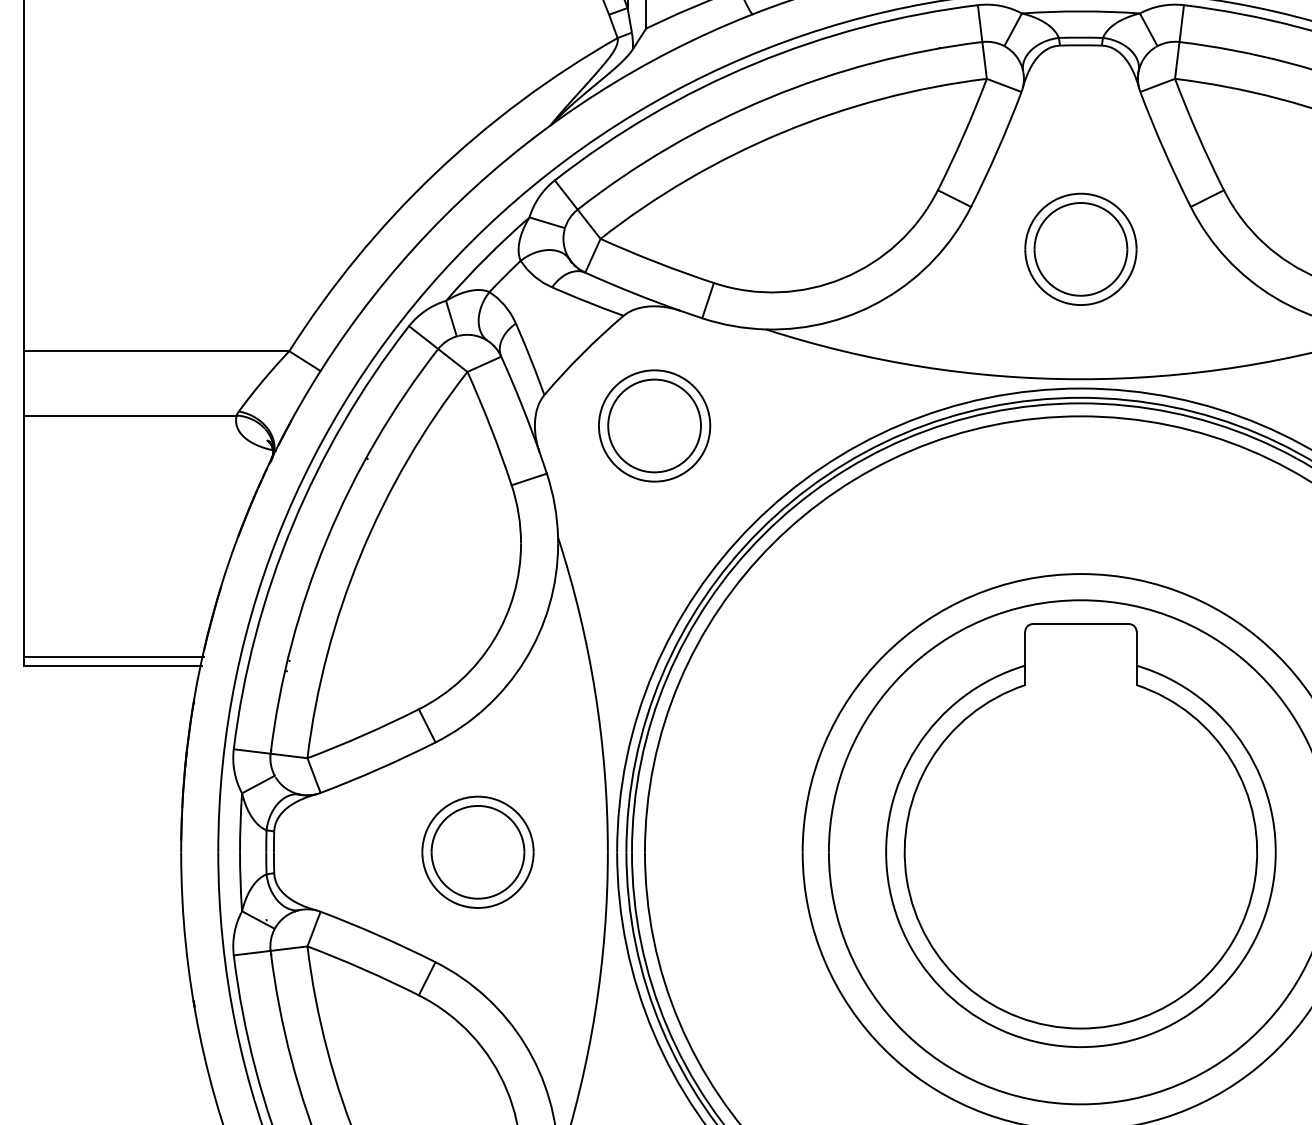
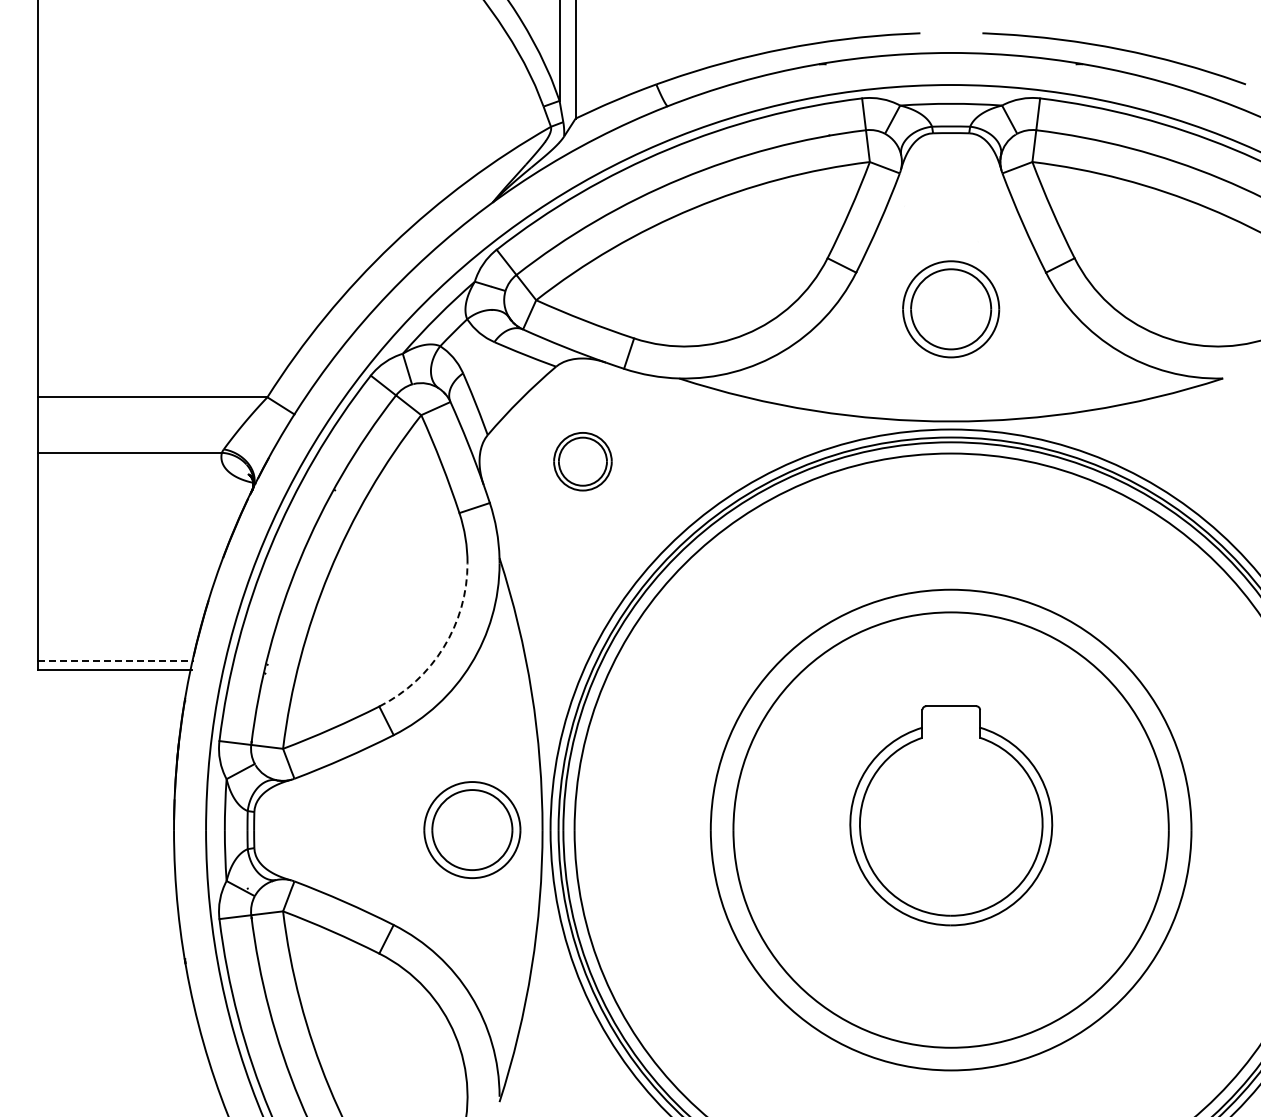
part: (654, 425) -> (582, 461), size x0.6
arc: (493, 640) -> (443, 647), solid -> dashed
line: (113, 655) -> (115, 660), solid -> dashed
part: (1081, 835) -> (951, 815), size x0.6
part: (478, 852) -> (472, 830), moved

